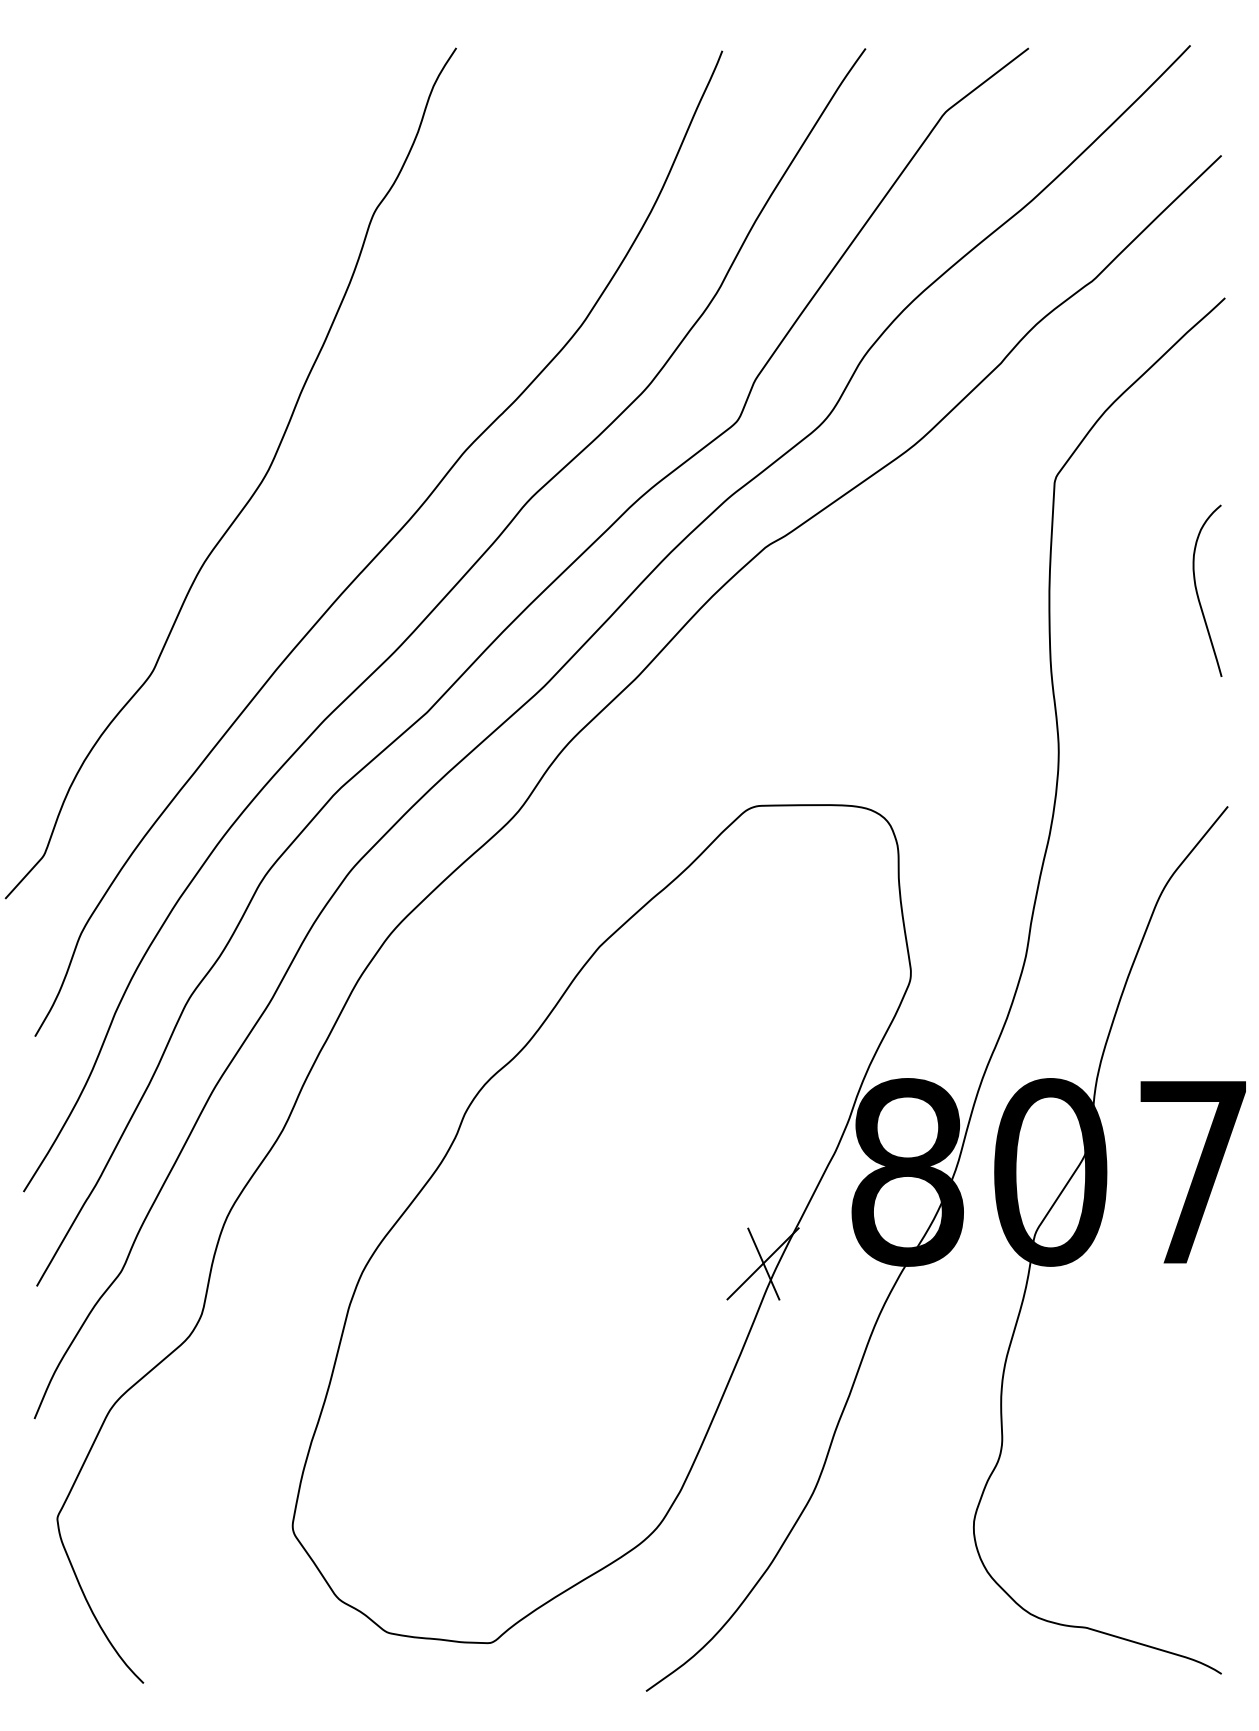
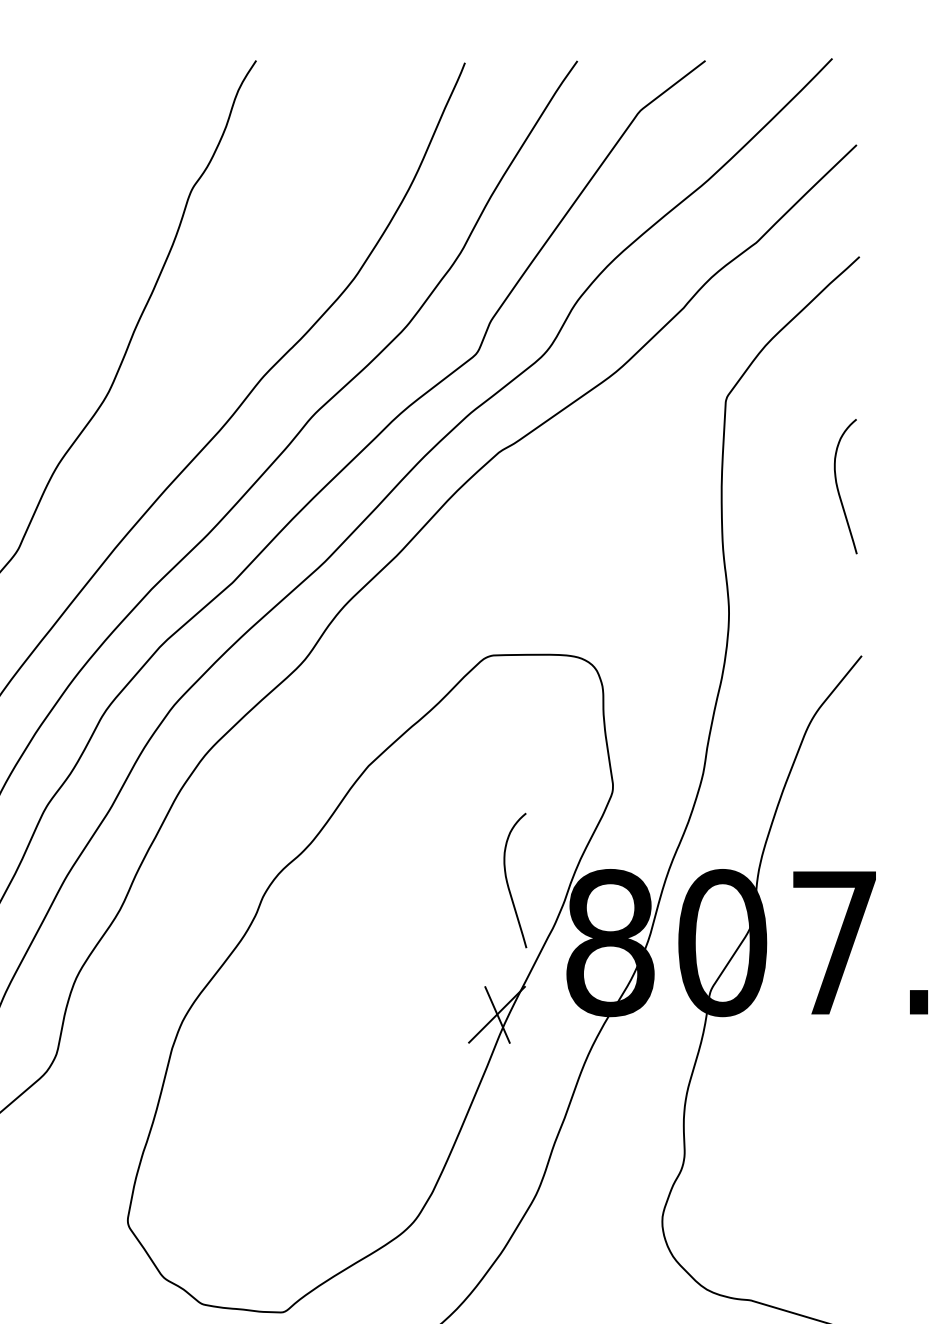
curve: (777, 1095) -> (508, 882), added

